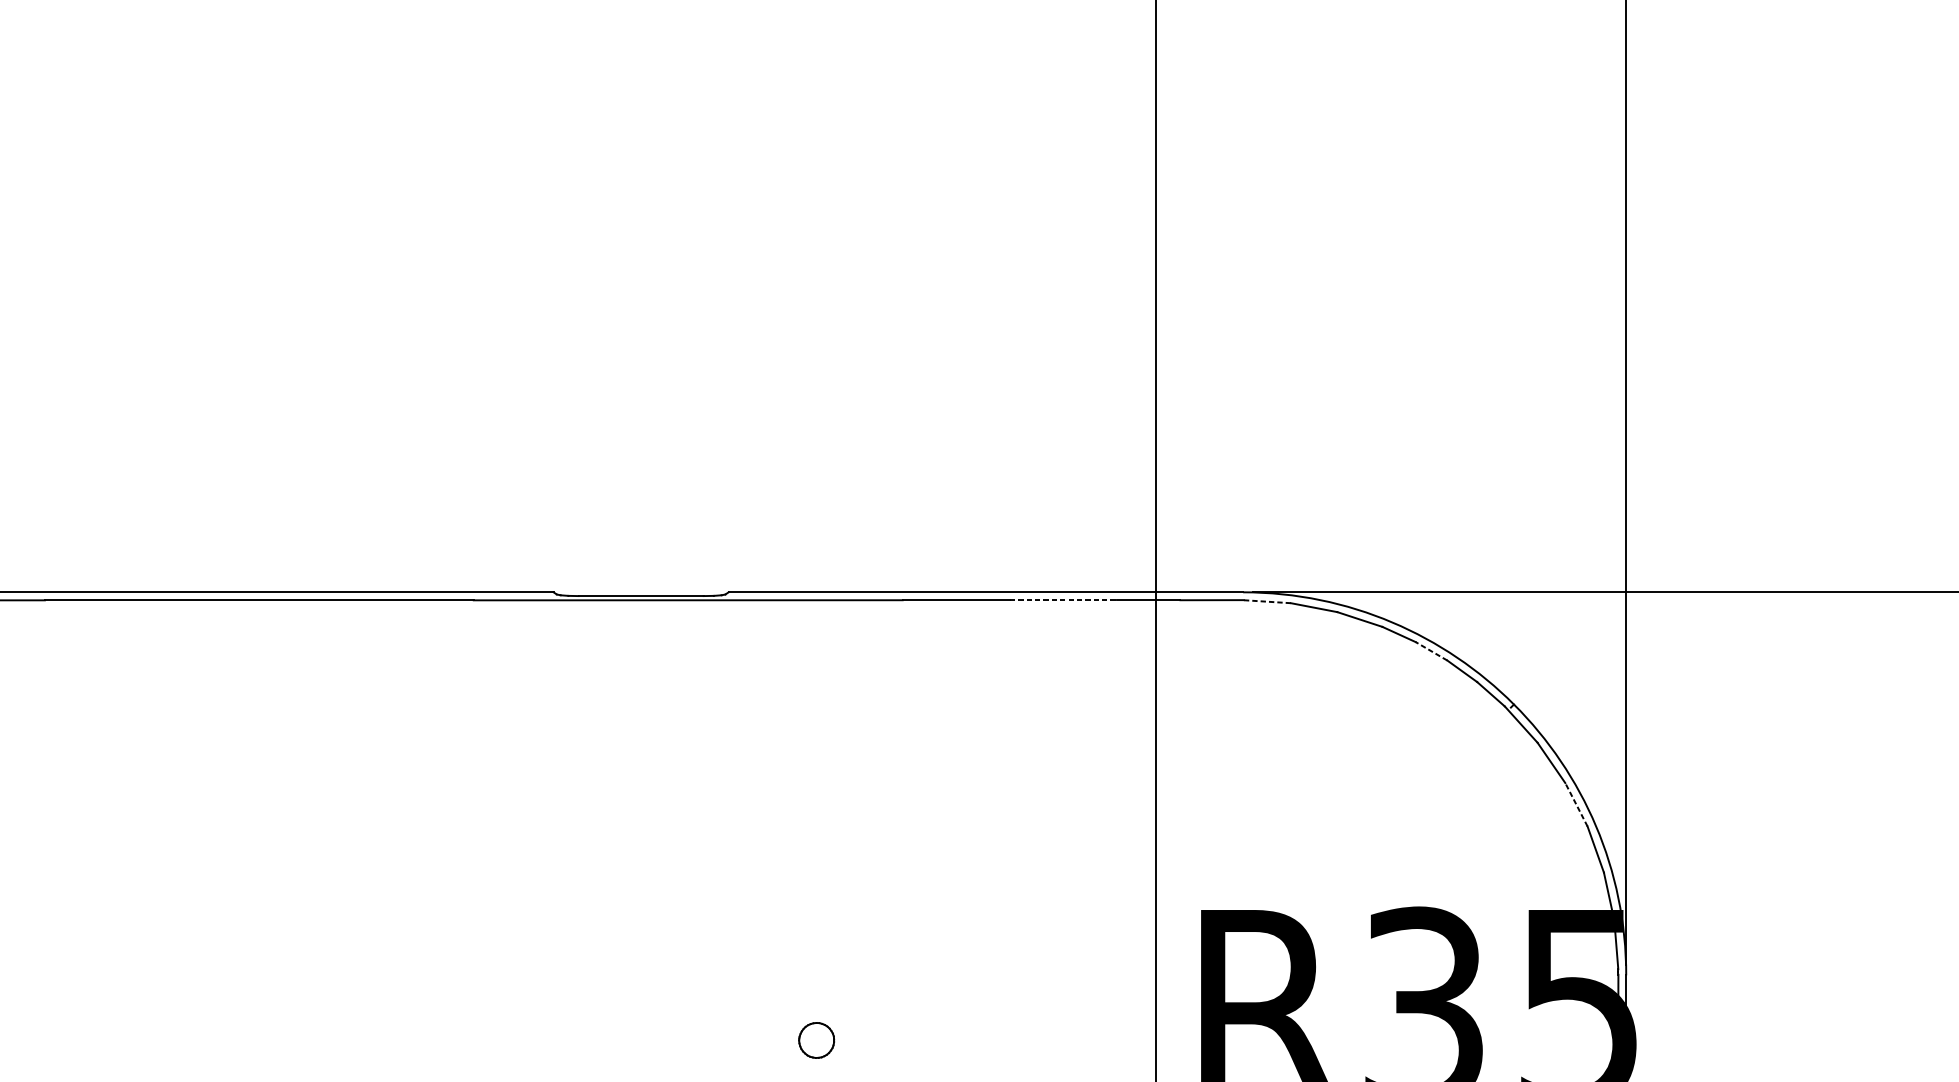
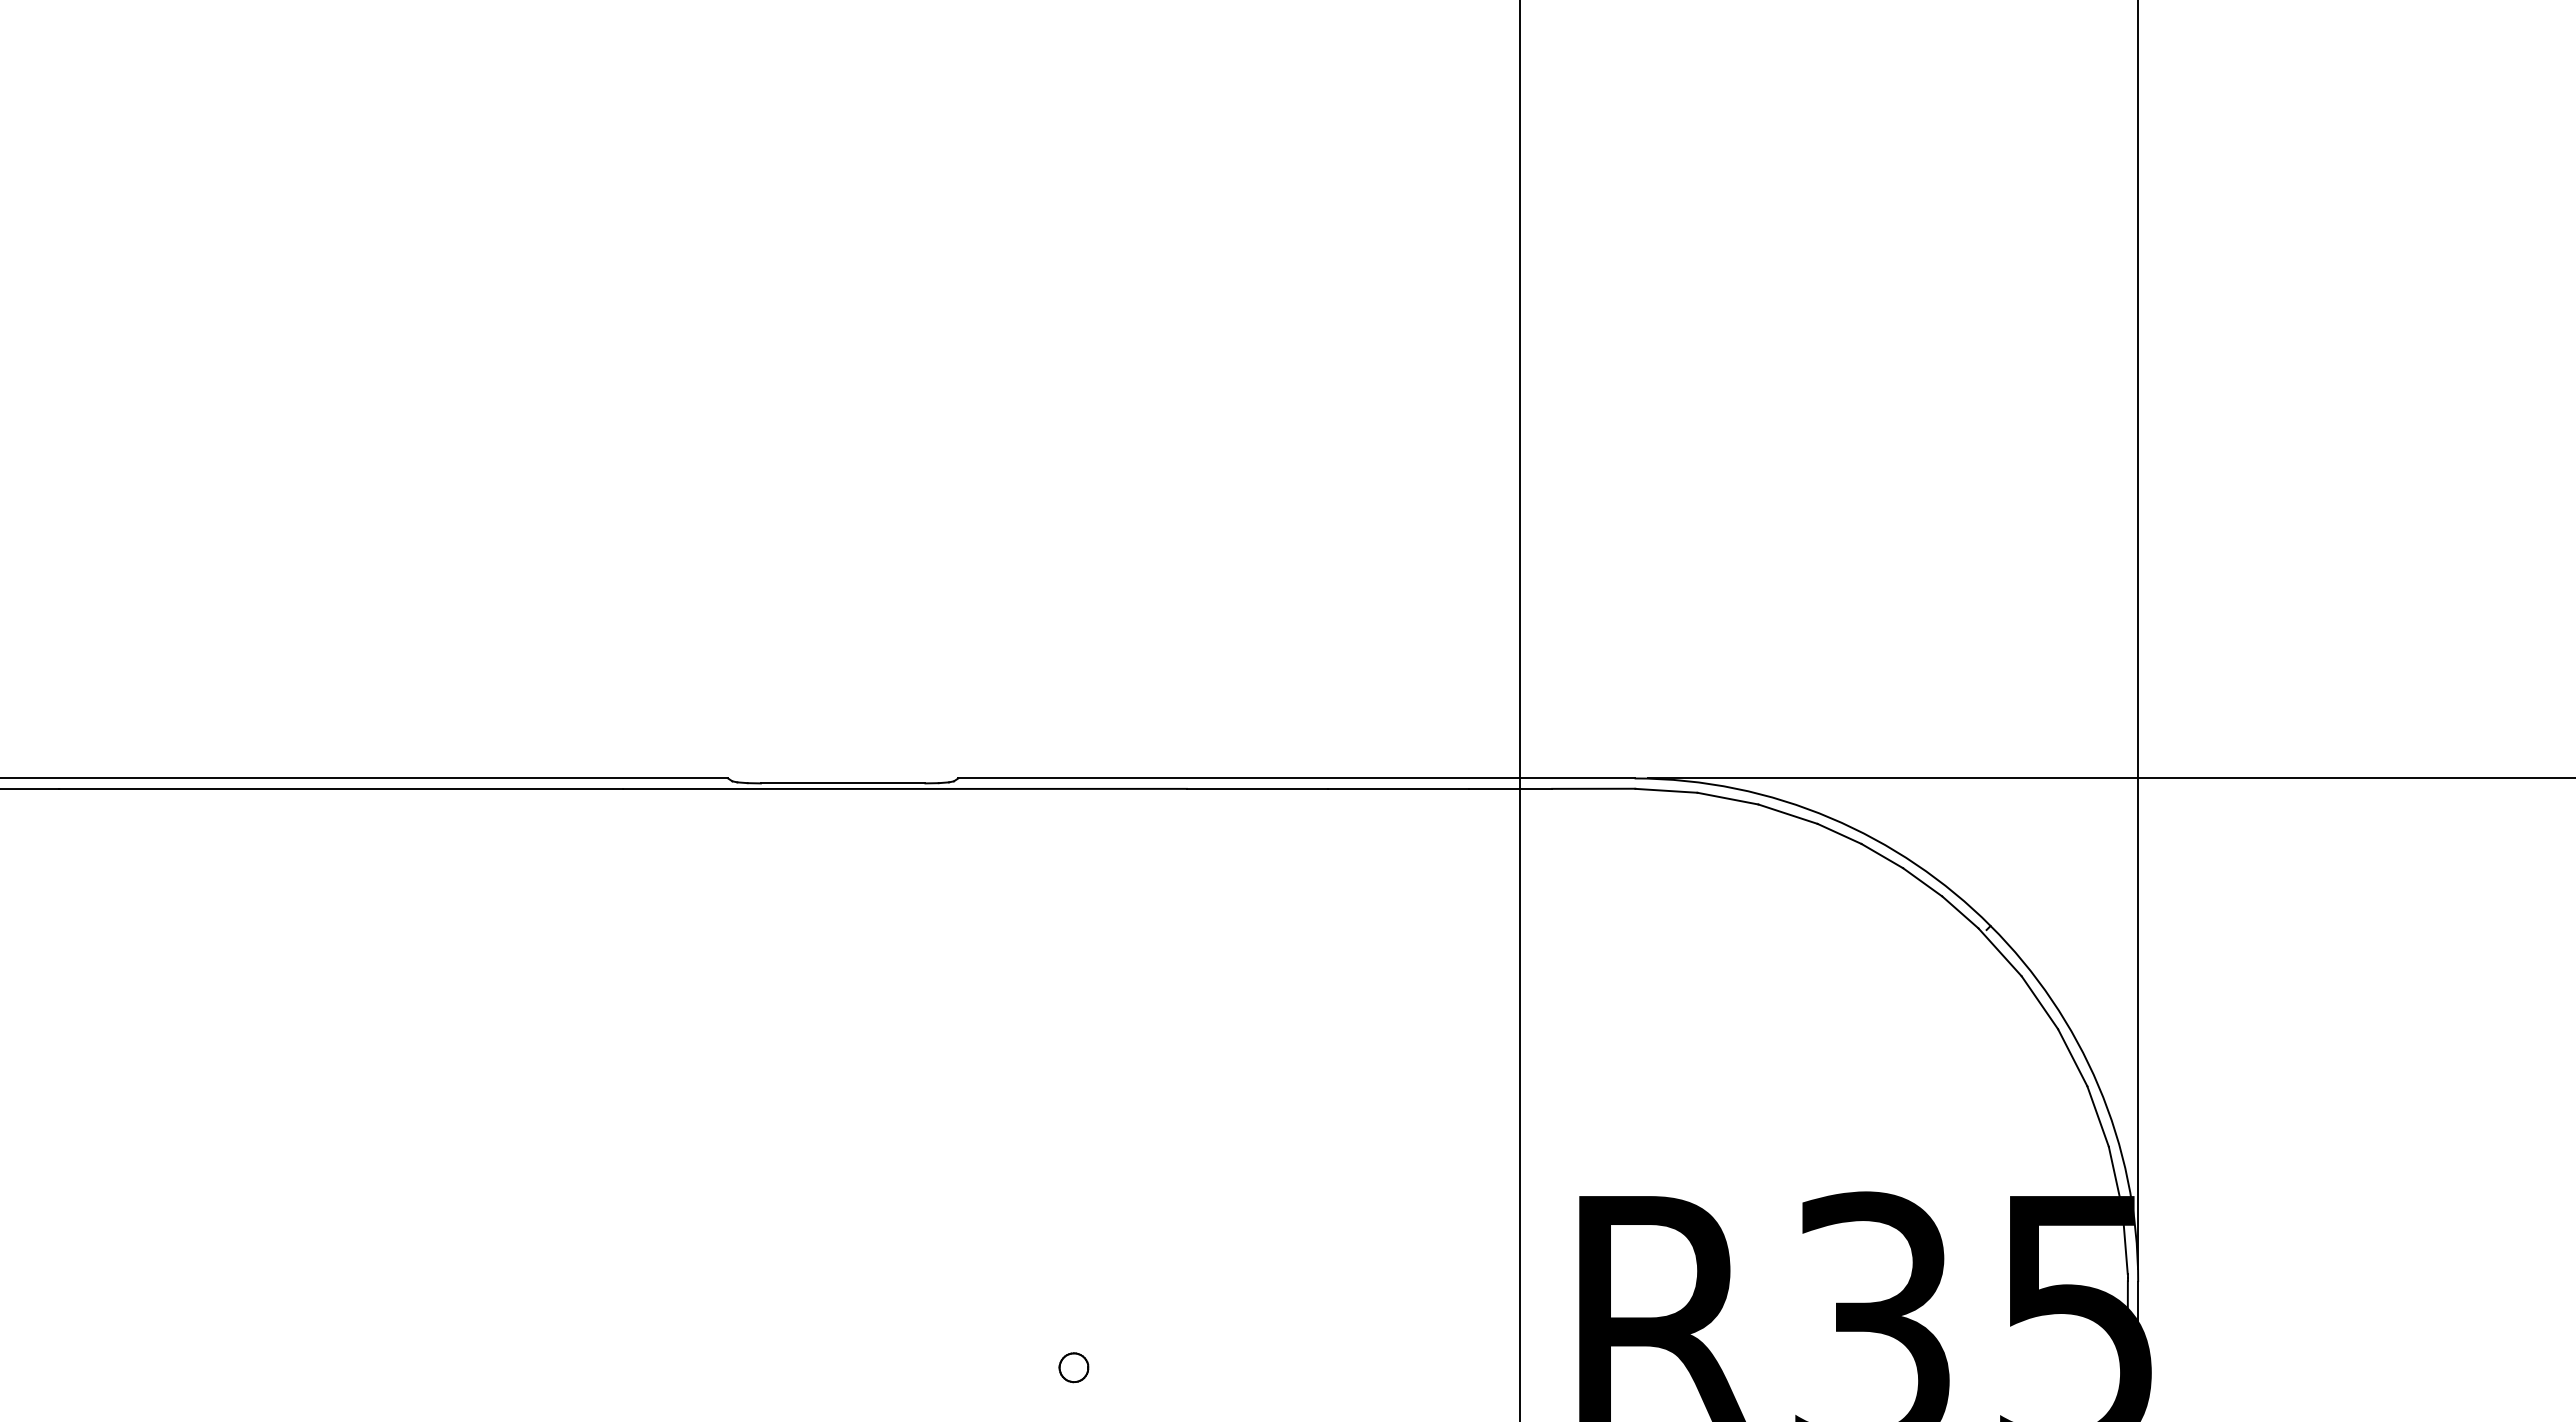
line: (1064, 599) -> (1399, 788), dashed -> solid
line: (1266, 601) -> (1665, 790), dashed -> solid
line: (1430, 650) -> (1881, 855), dashed -> solid
line: (1576, 804) -> (2072, 1057), dashed -> solid
part: (816, 1040) -> (1073, 1367), size x0.62

